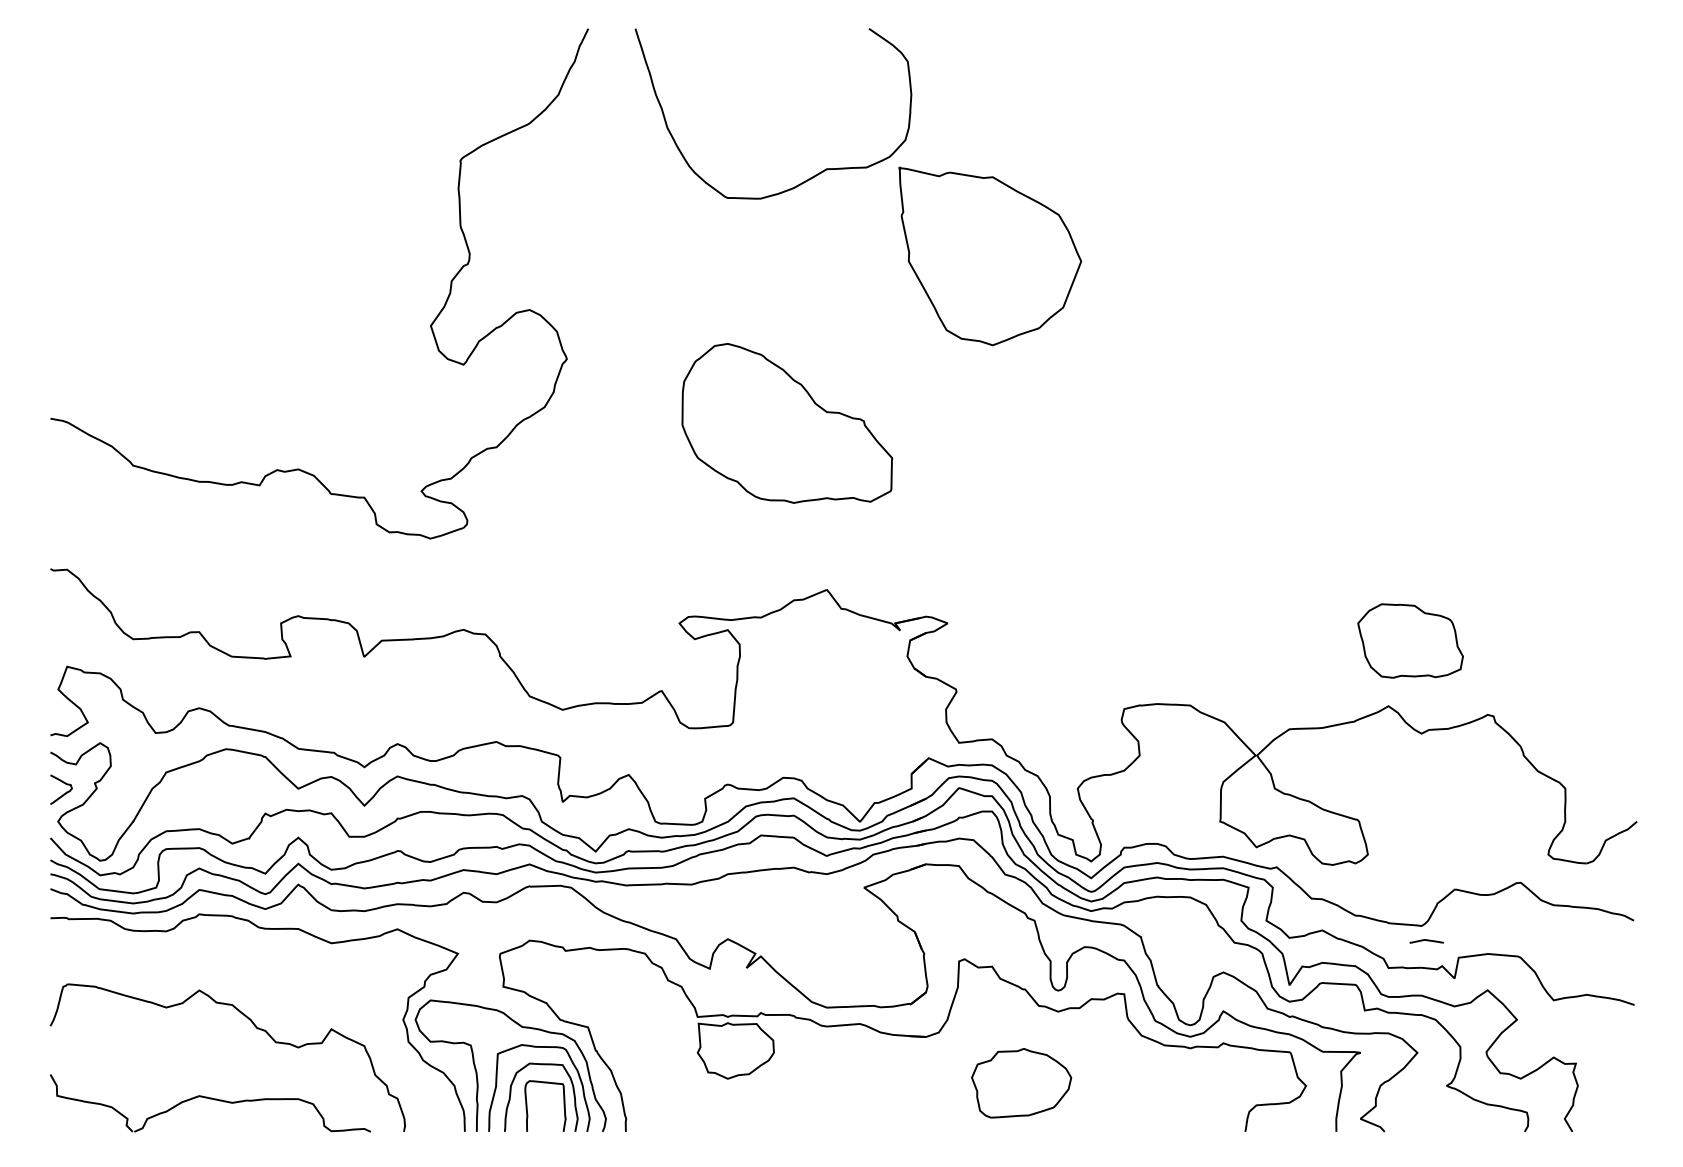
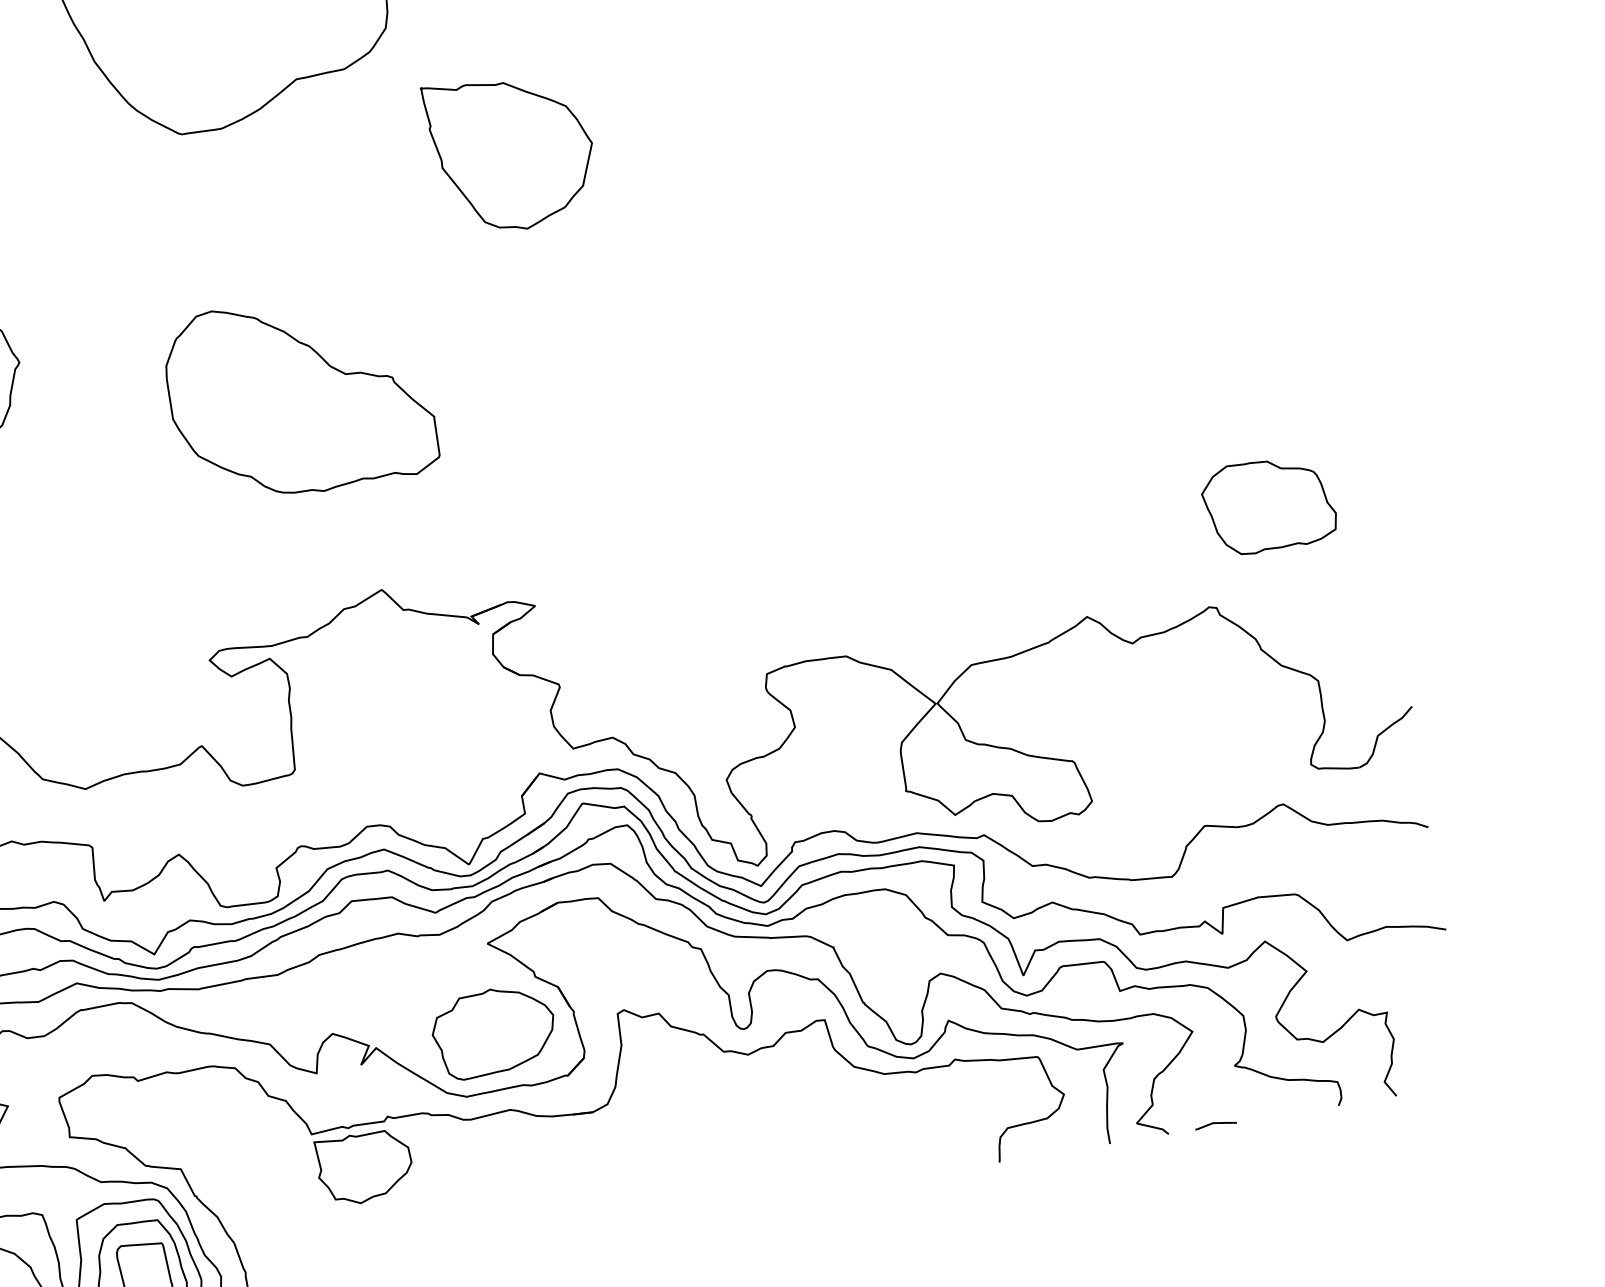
part: (990, 256) -> (512, 152), size x0.71
part: (1410, 640) -> (1268, 504), moved
line: (1426, 941) -> (1215, 1124), moved
part: (1021, 1083) -> (493, 1032), moved

